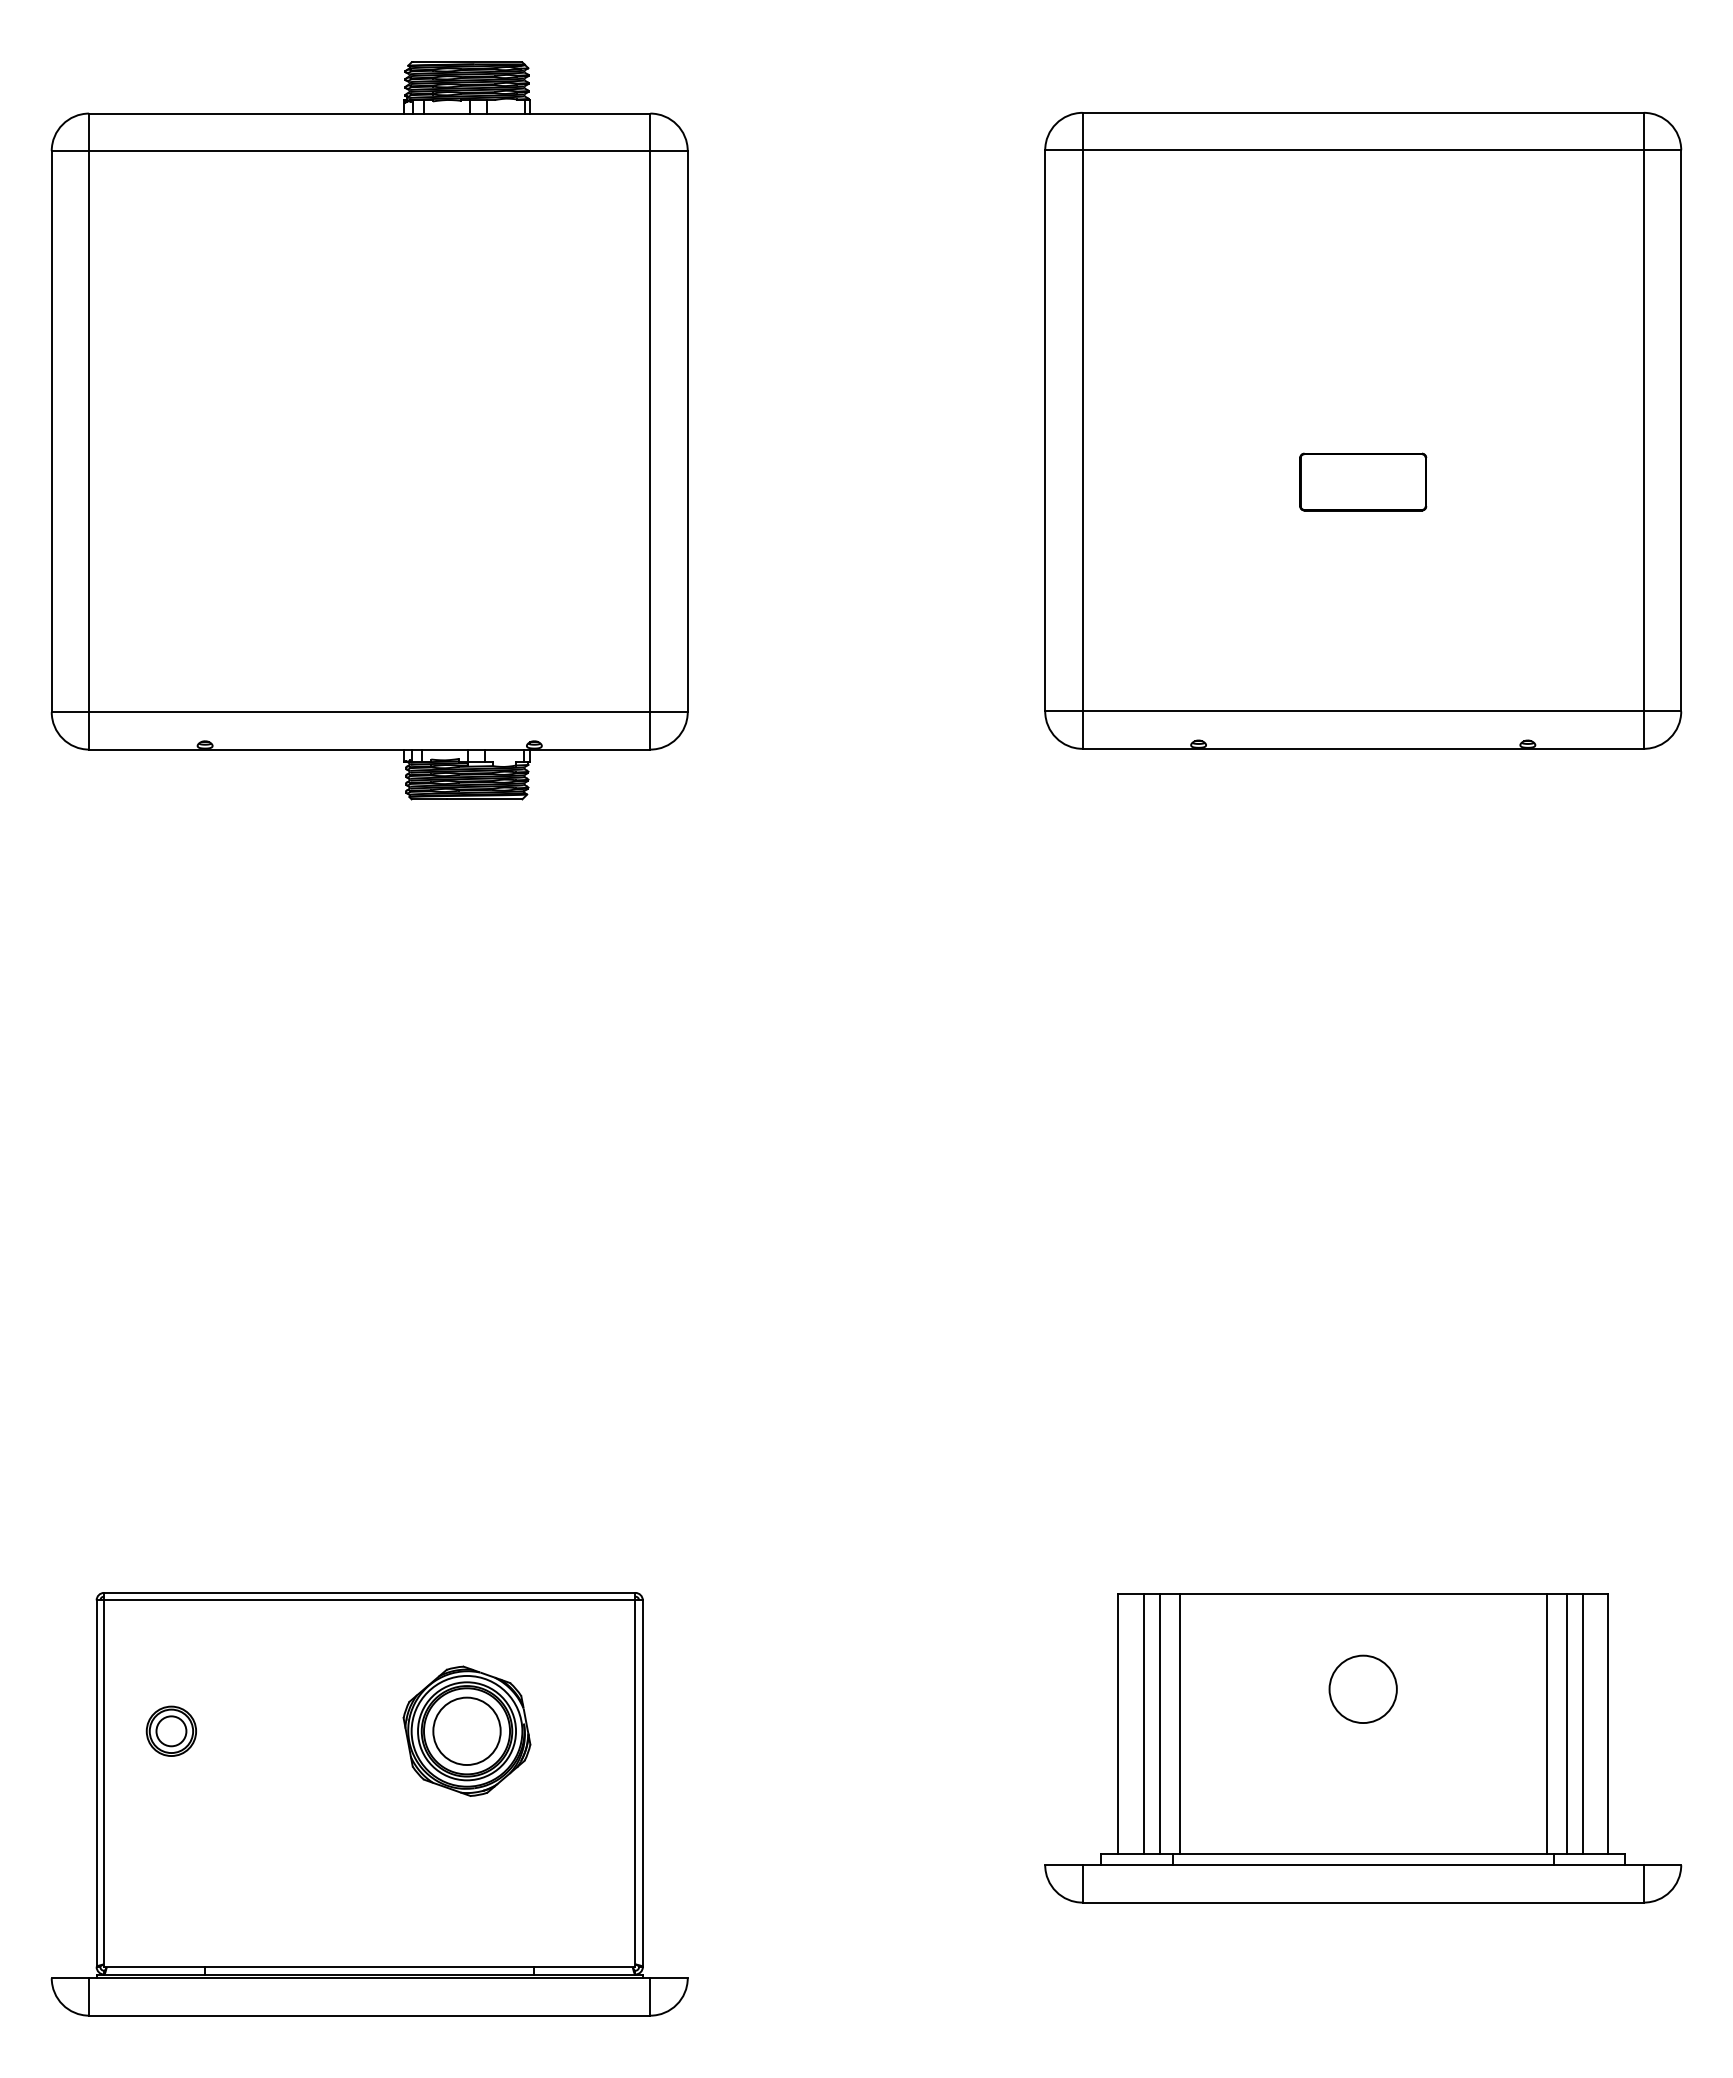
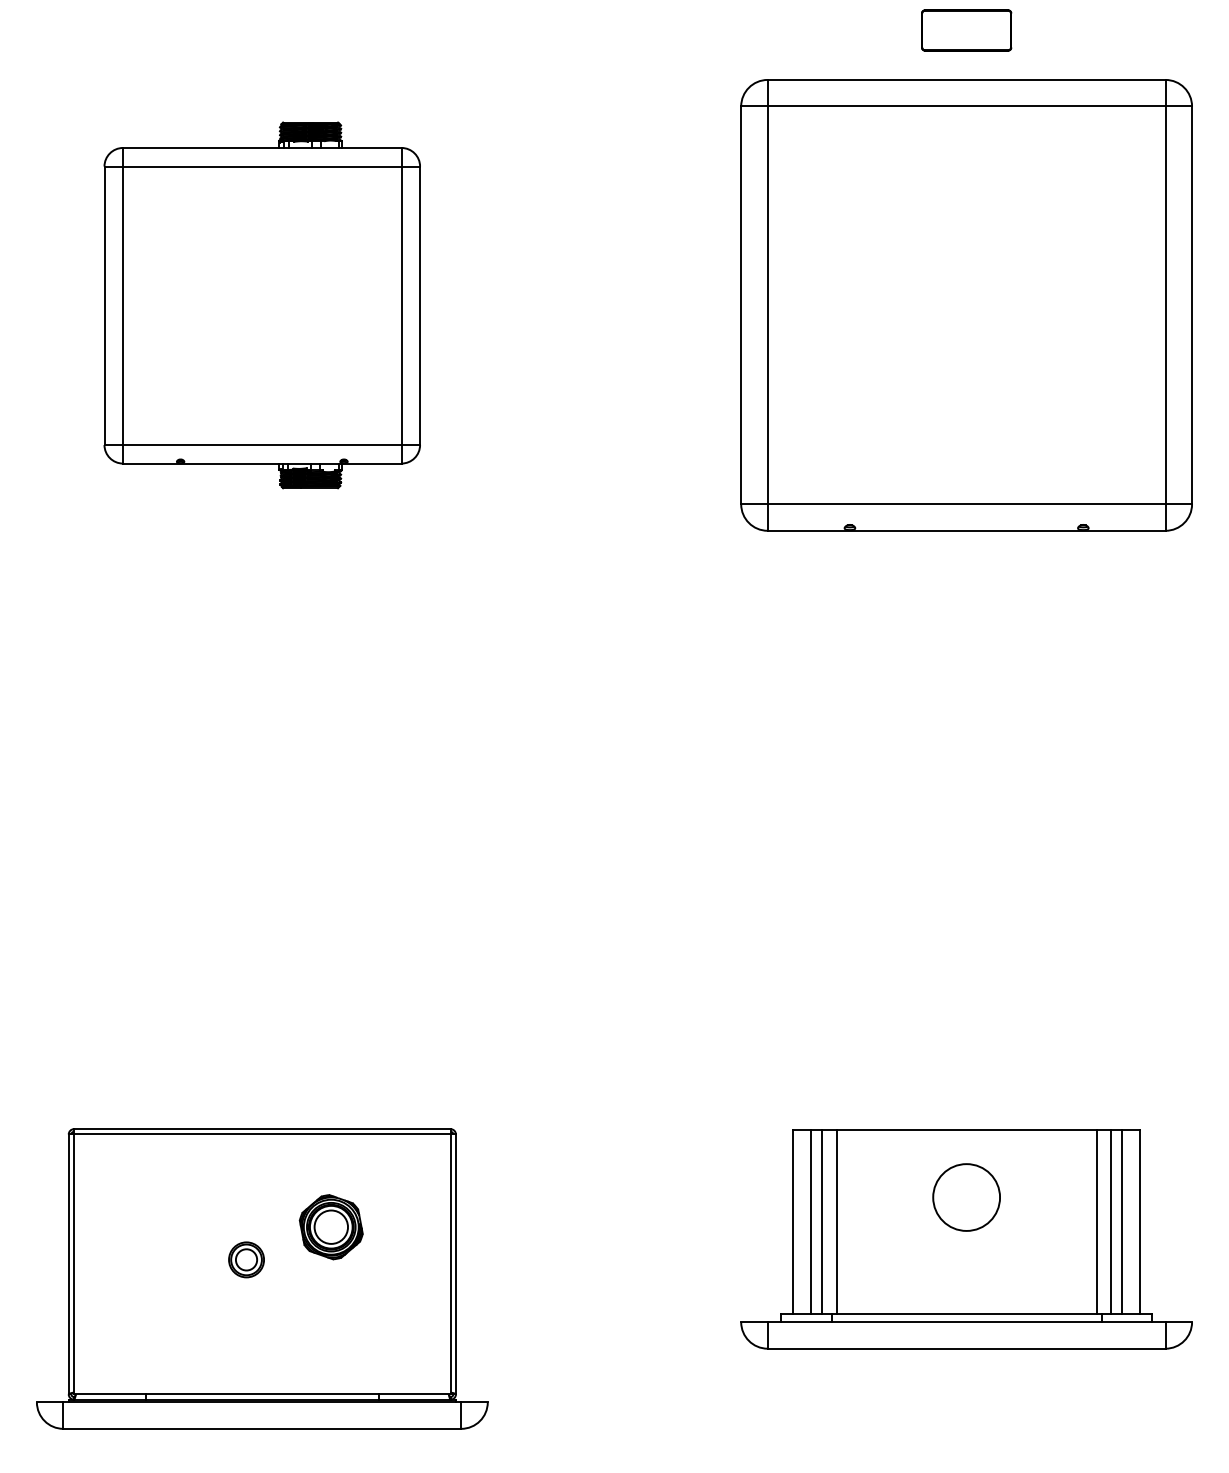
part: (369, 430) -> (262, 305), size x0.7
part: (1363, 481) -> (966, 30), moved
circle: (1362, 1689) -> (966, 1197), size x1.4
part: (170, 1730) -> (245, 1259), moved
part: (466, 1730) -> (330, 1226), size x0.7

